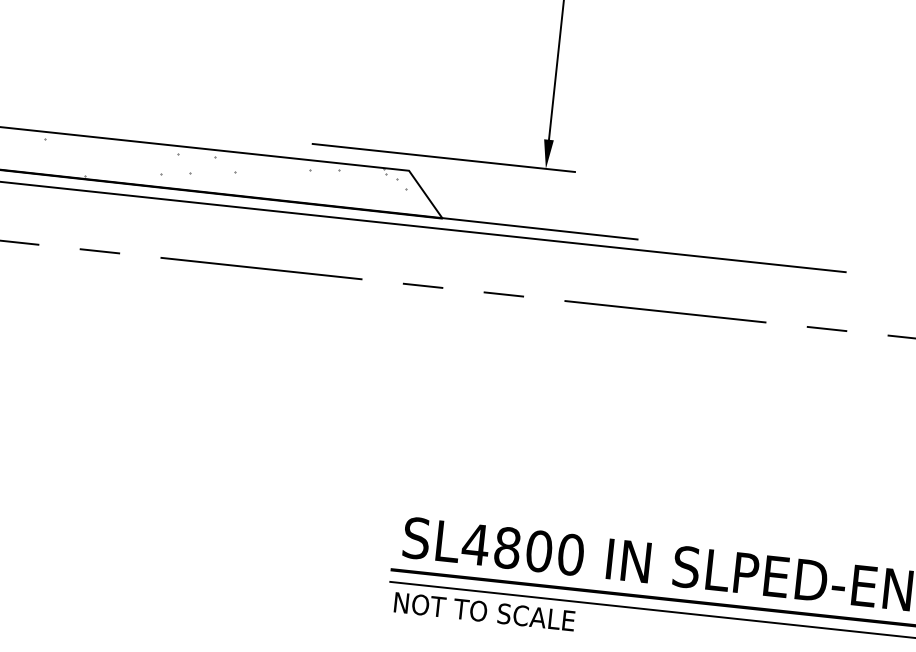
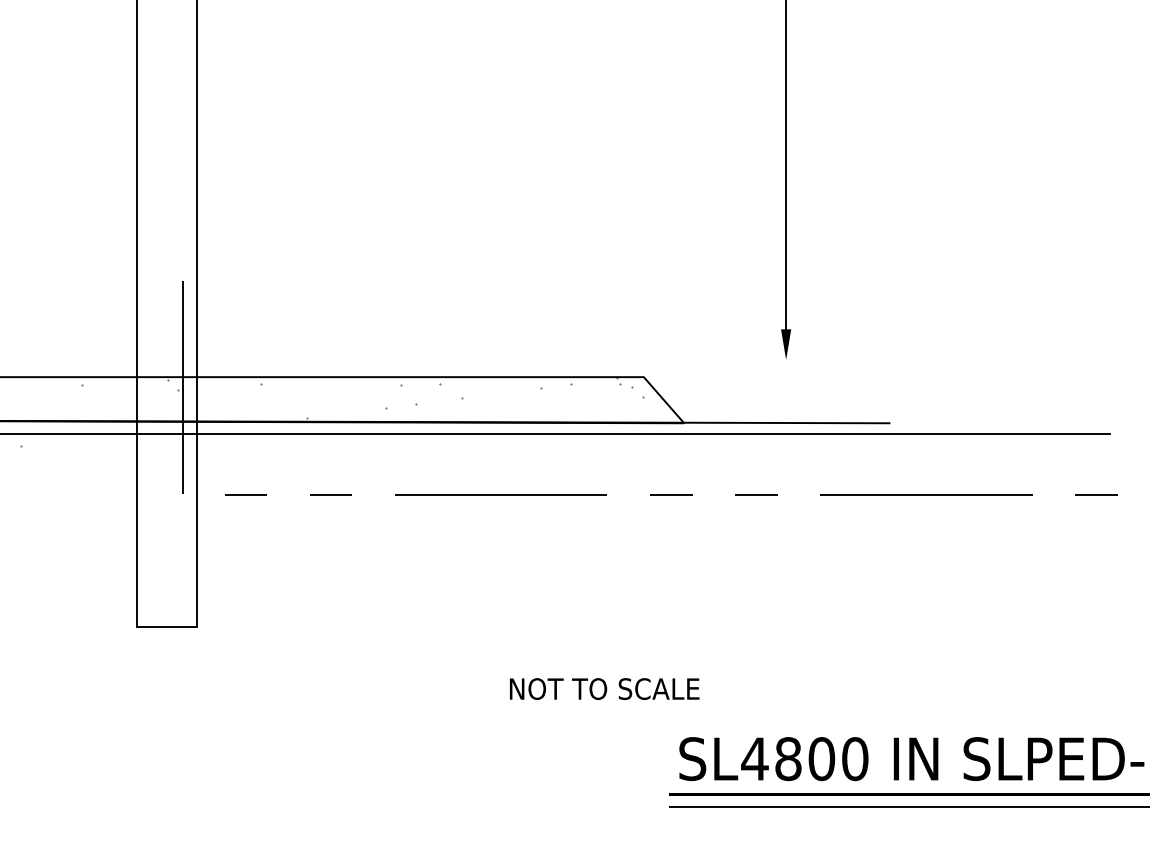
line: (443, 157) -> (678, 359), removed
text: (484, 611) -> (604, 688), moved

